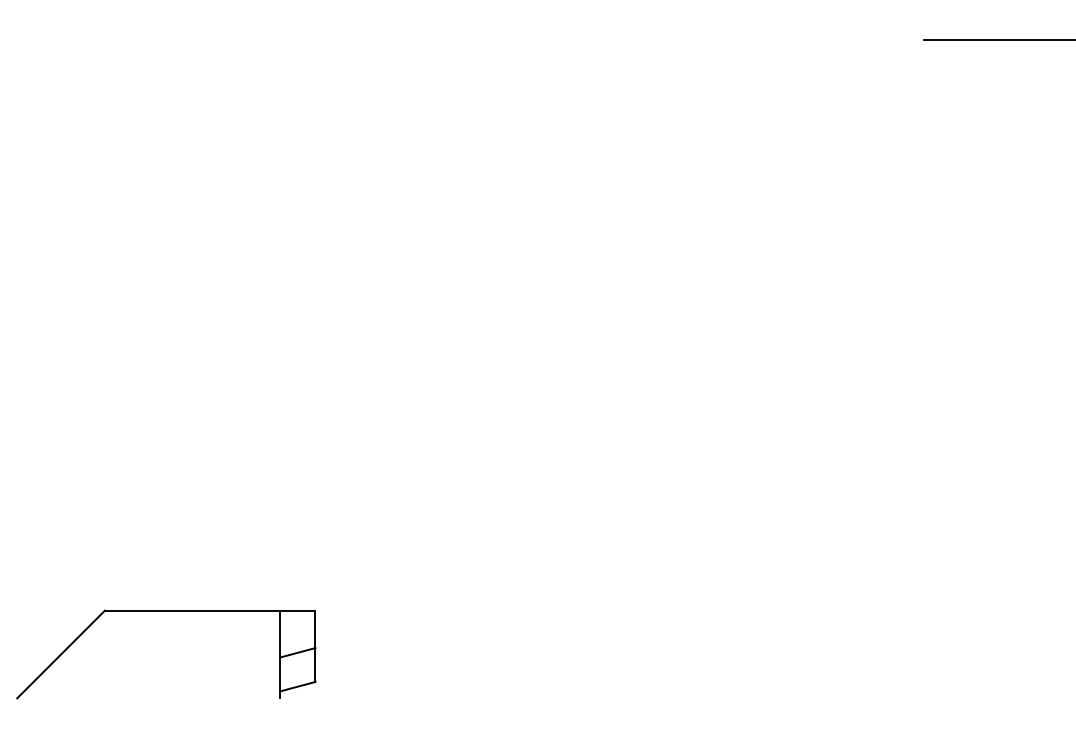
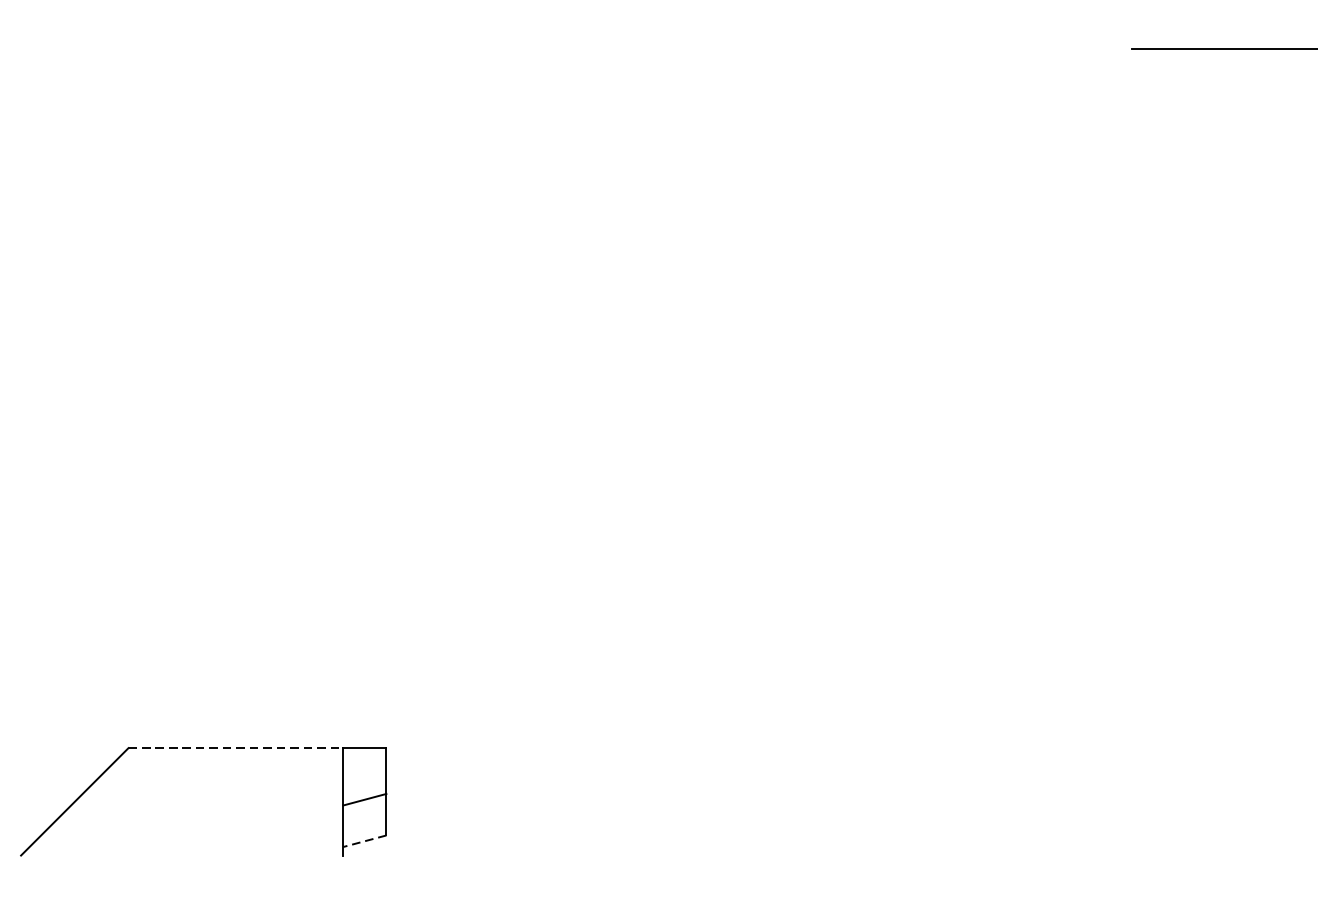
line: (192, 610) -> (235, 747), solid -> dashed
line: (297, 686) -> (364, 841), solid -> dashed

